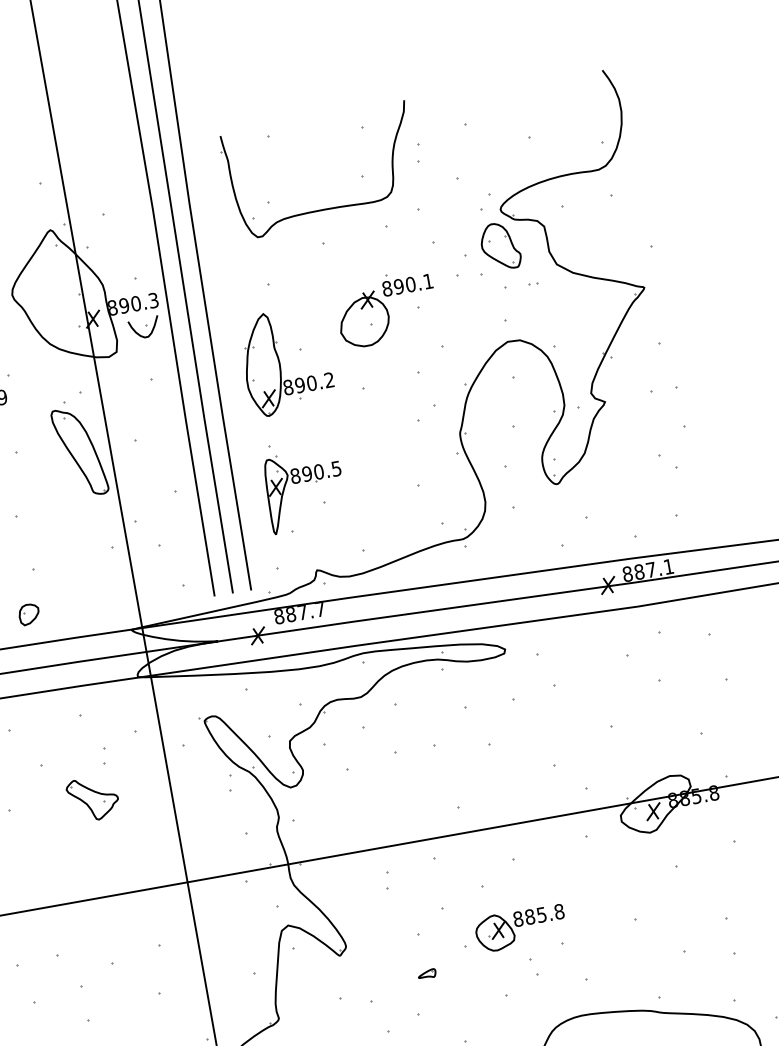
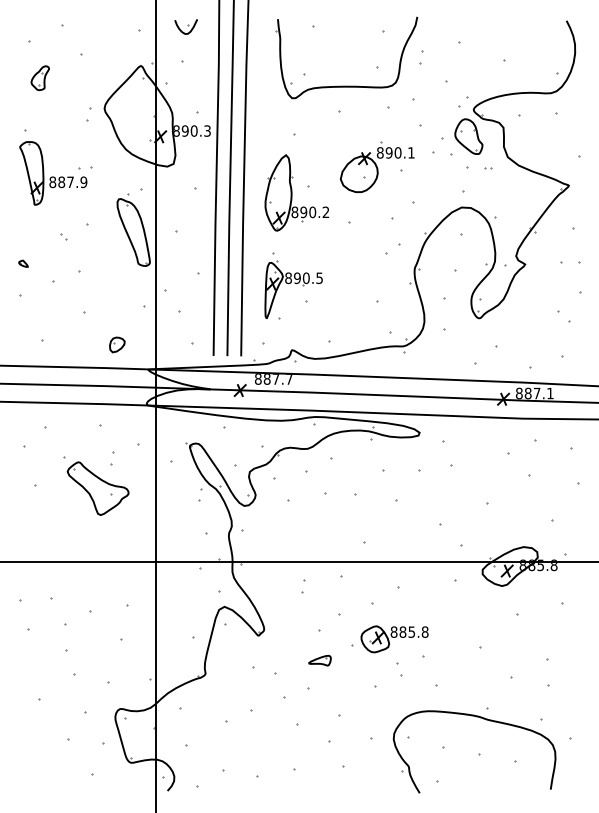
part: (143, 327) -> (185, 26), moved
part: (29, 613) -> (117, 344), moved
part: (92, 799) -> (97, 488), size x1.67
part: (426, 974) -> (319, 660), size x1.67

